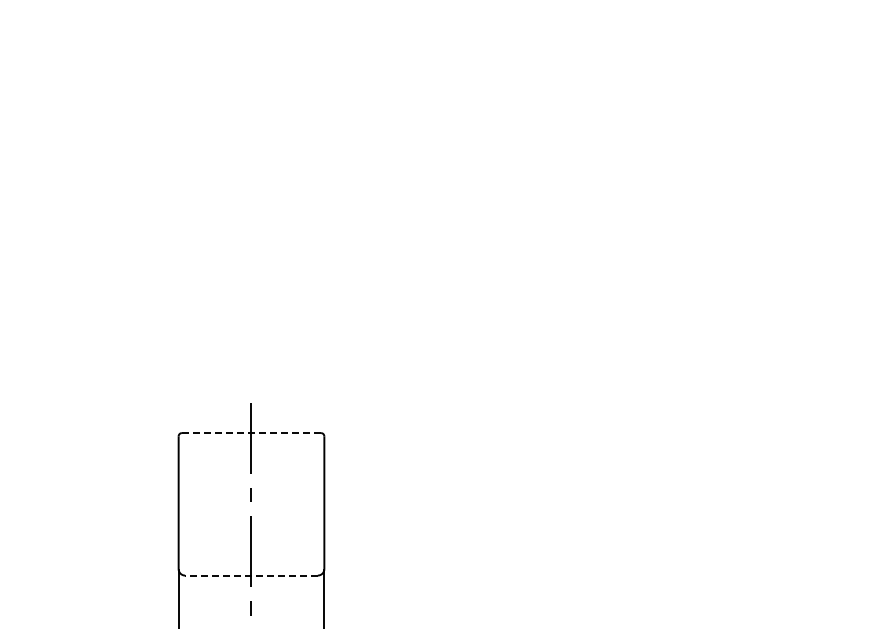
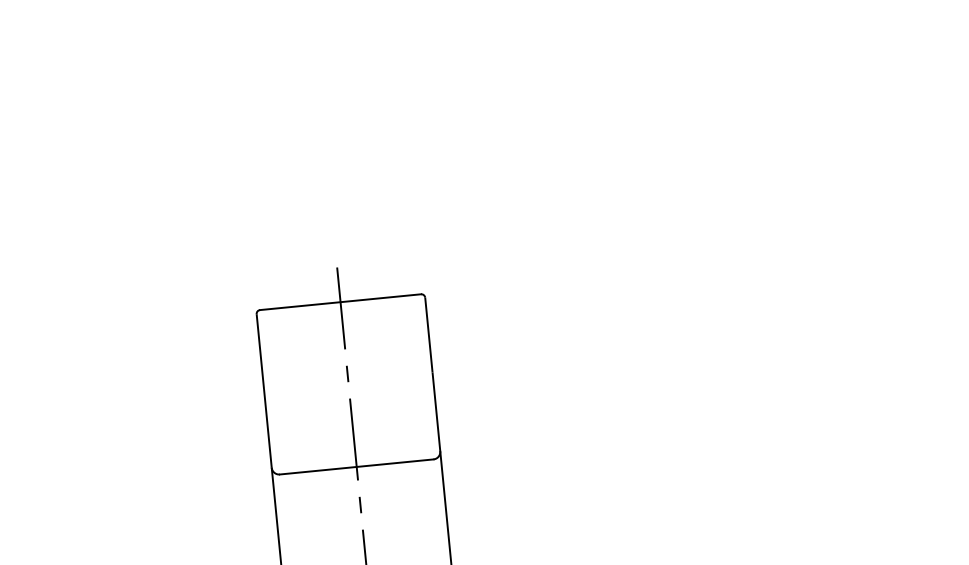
line: (251, 433) -> (340, 302), dashed -> solid
line: (250, 575) -> (355, 467), dashed -> solid

